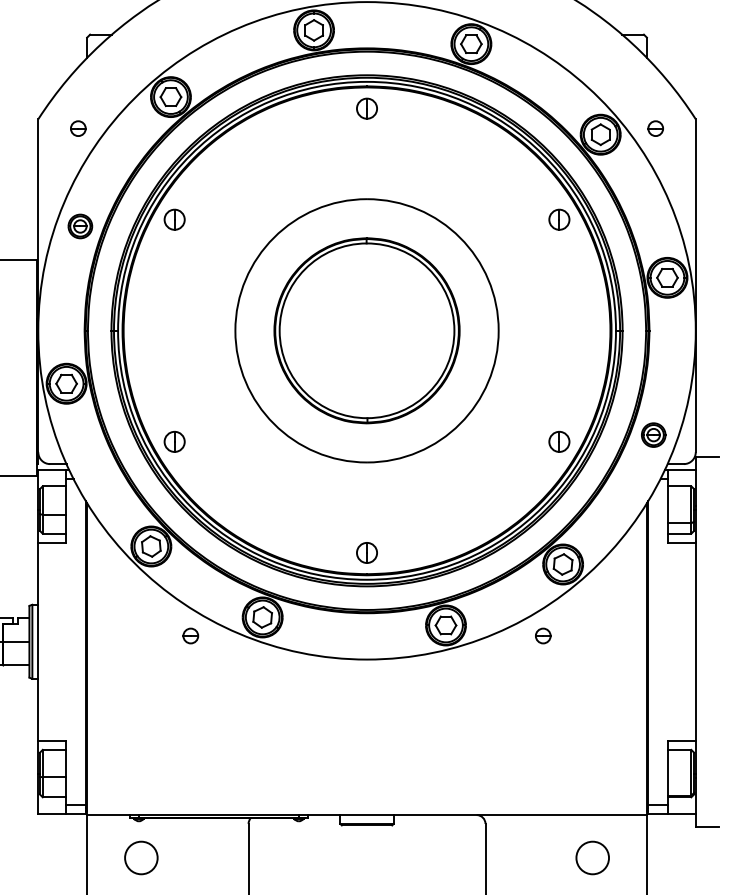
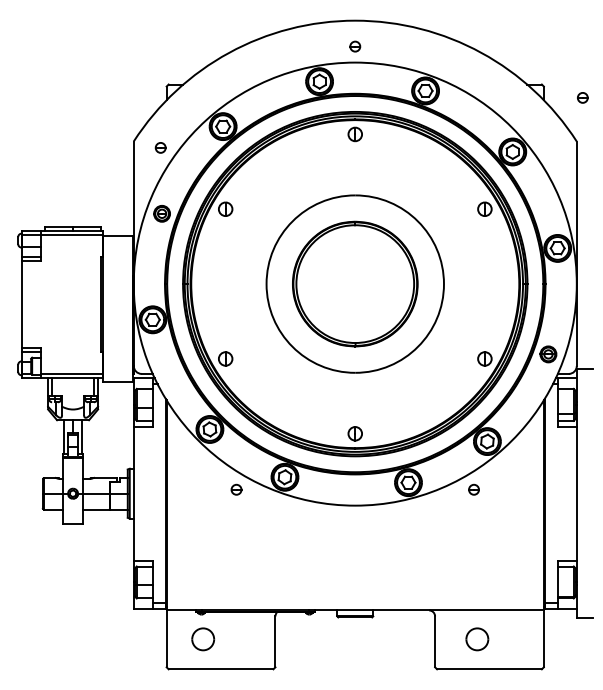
part: (655, 128) -> (582, 97), moved
part: (592, 858) -> (477, 639), moved

